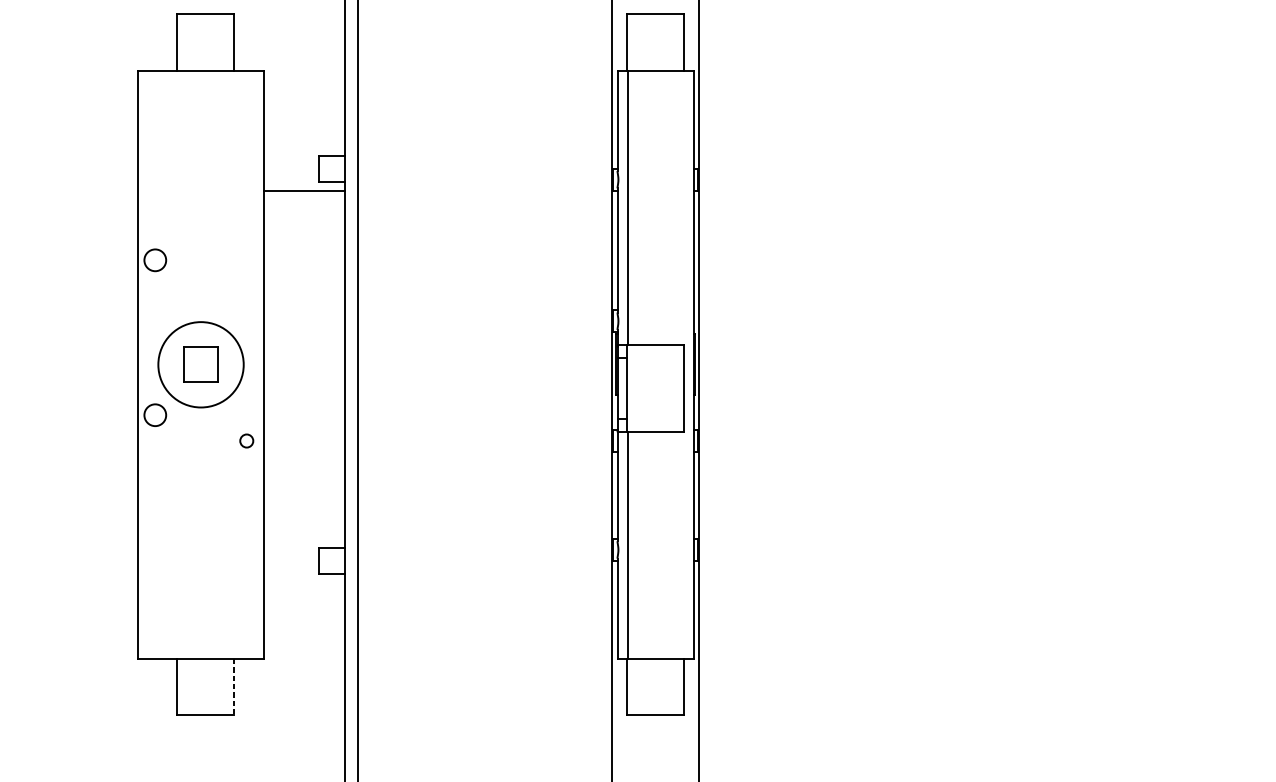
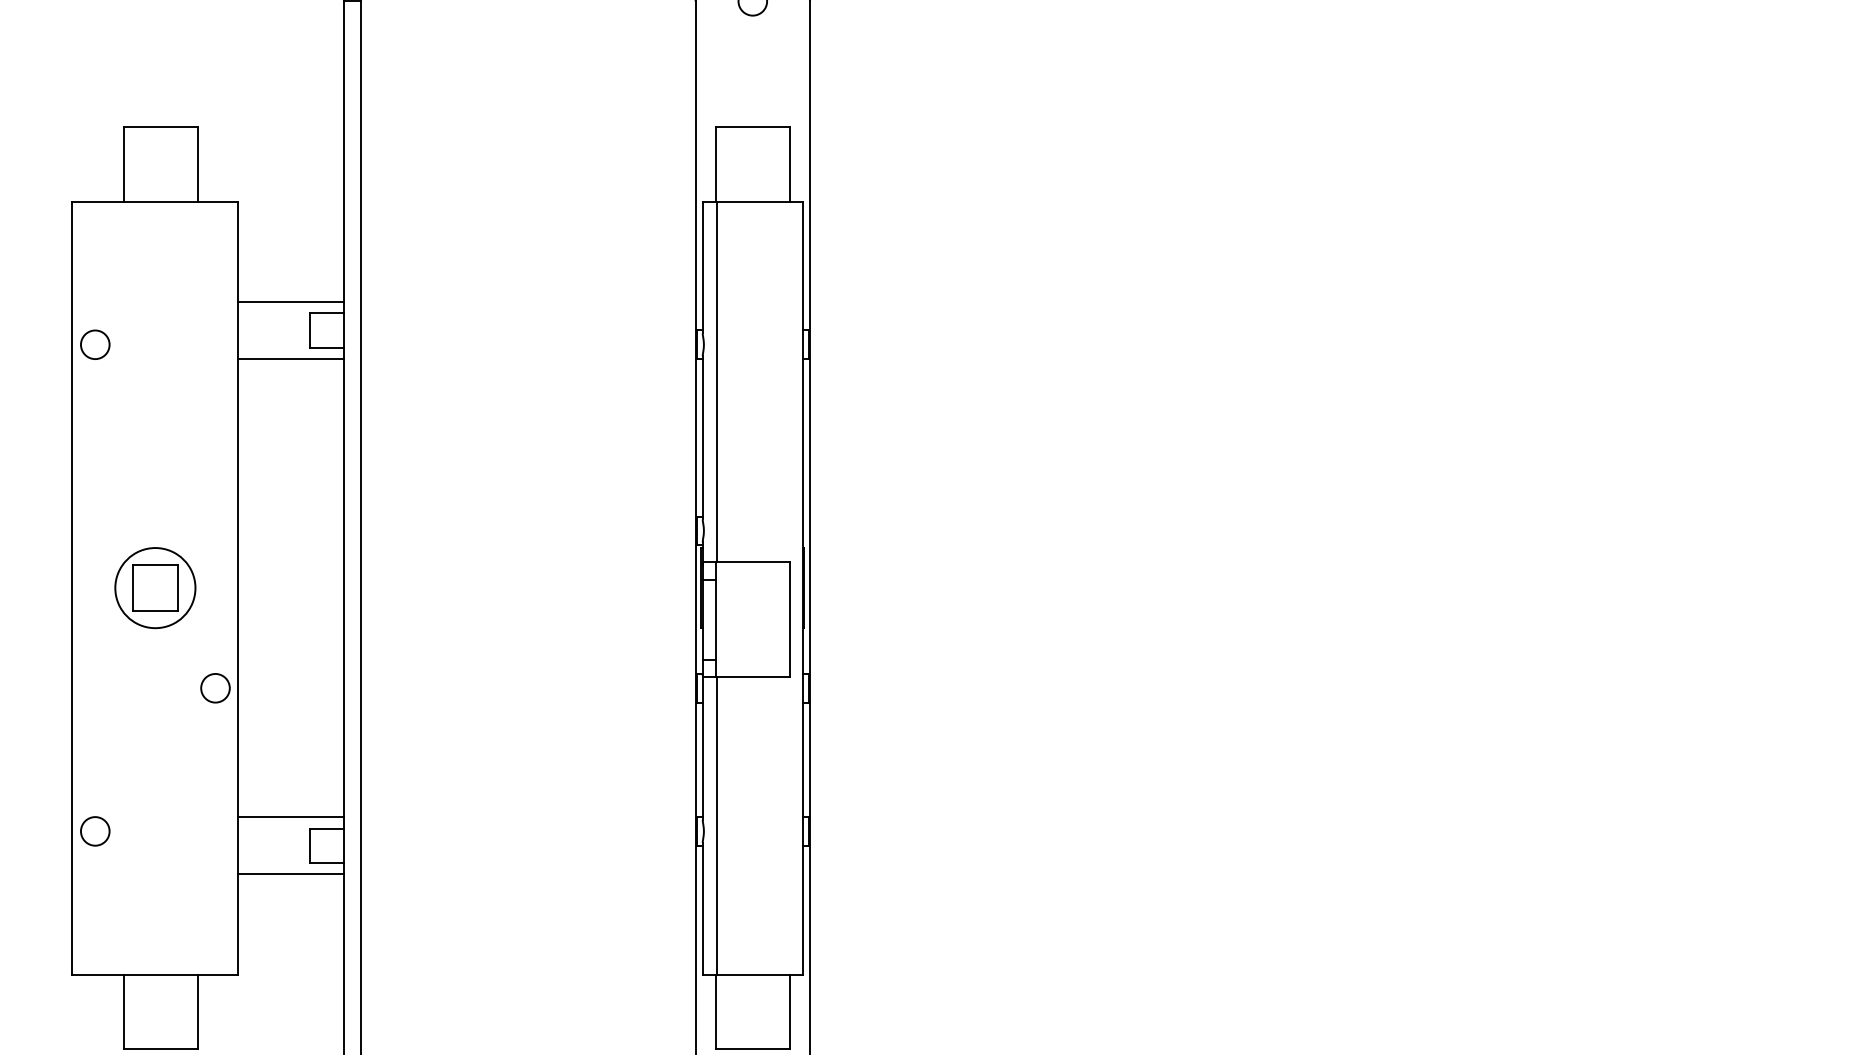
line: (304, 146) -> (291, 301), added
circle: (155, 260) -> (95, 344), moved
circle: (201, 365) -> (155, 588), size x0.71
circle: (155, 415) -> (95, 831), moved
circle: (246, 440) -> (215, 687), size x1.67
line: (304, 539) -> (291, 817), added
line: (304, 582) -> (291, 874), added
line: (233, 687) -> (198, 1012), dashed -> solid

